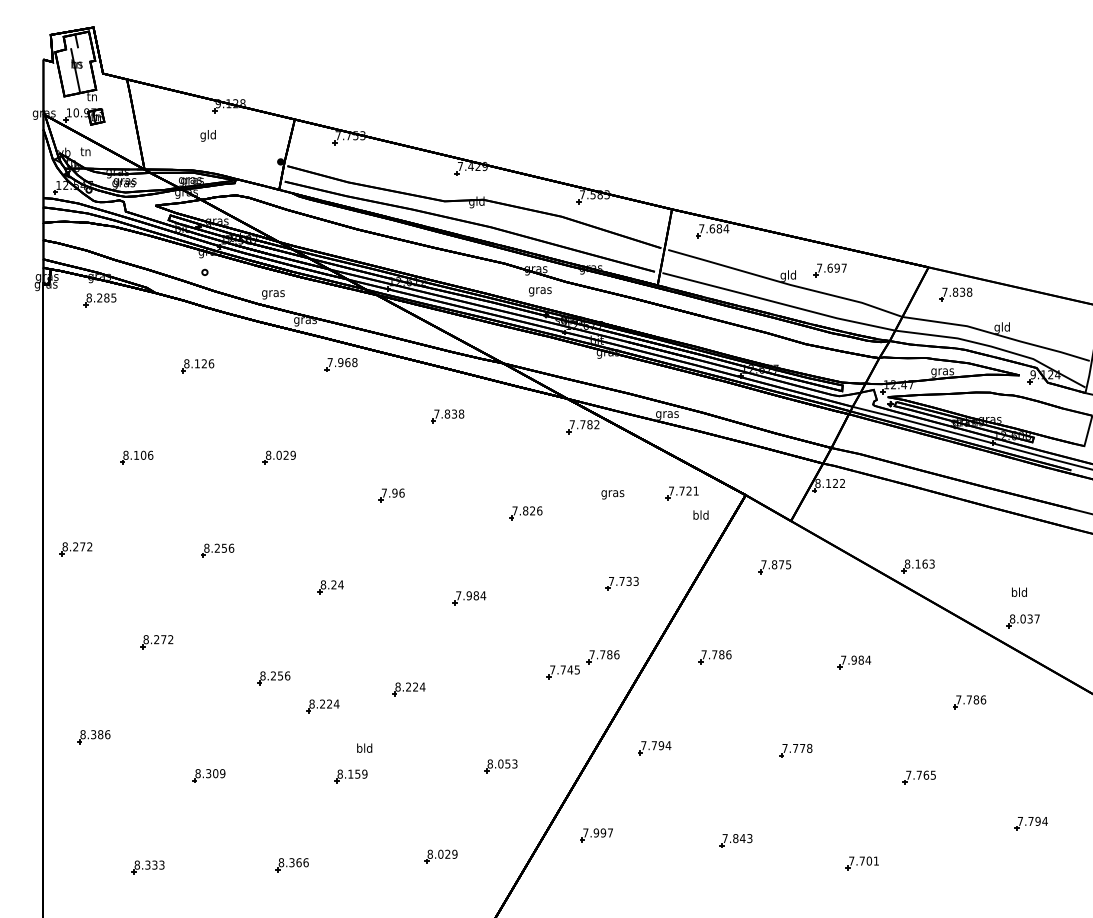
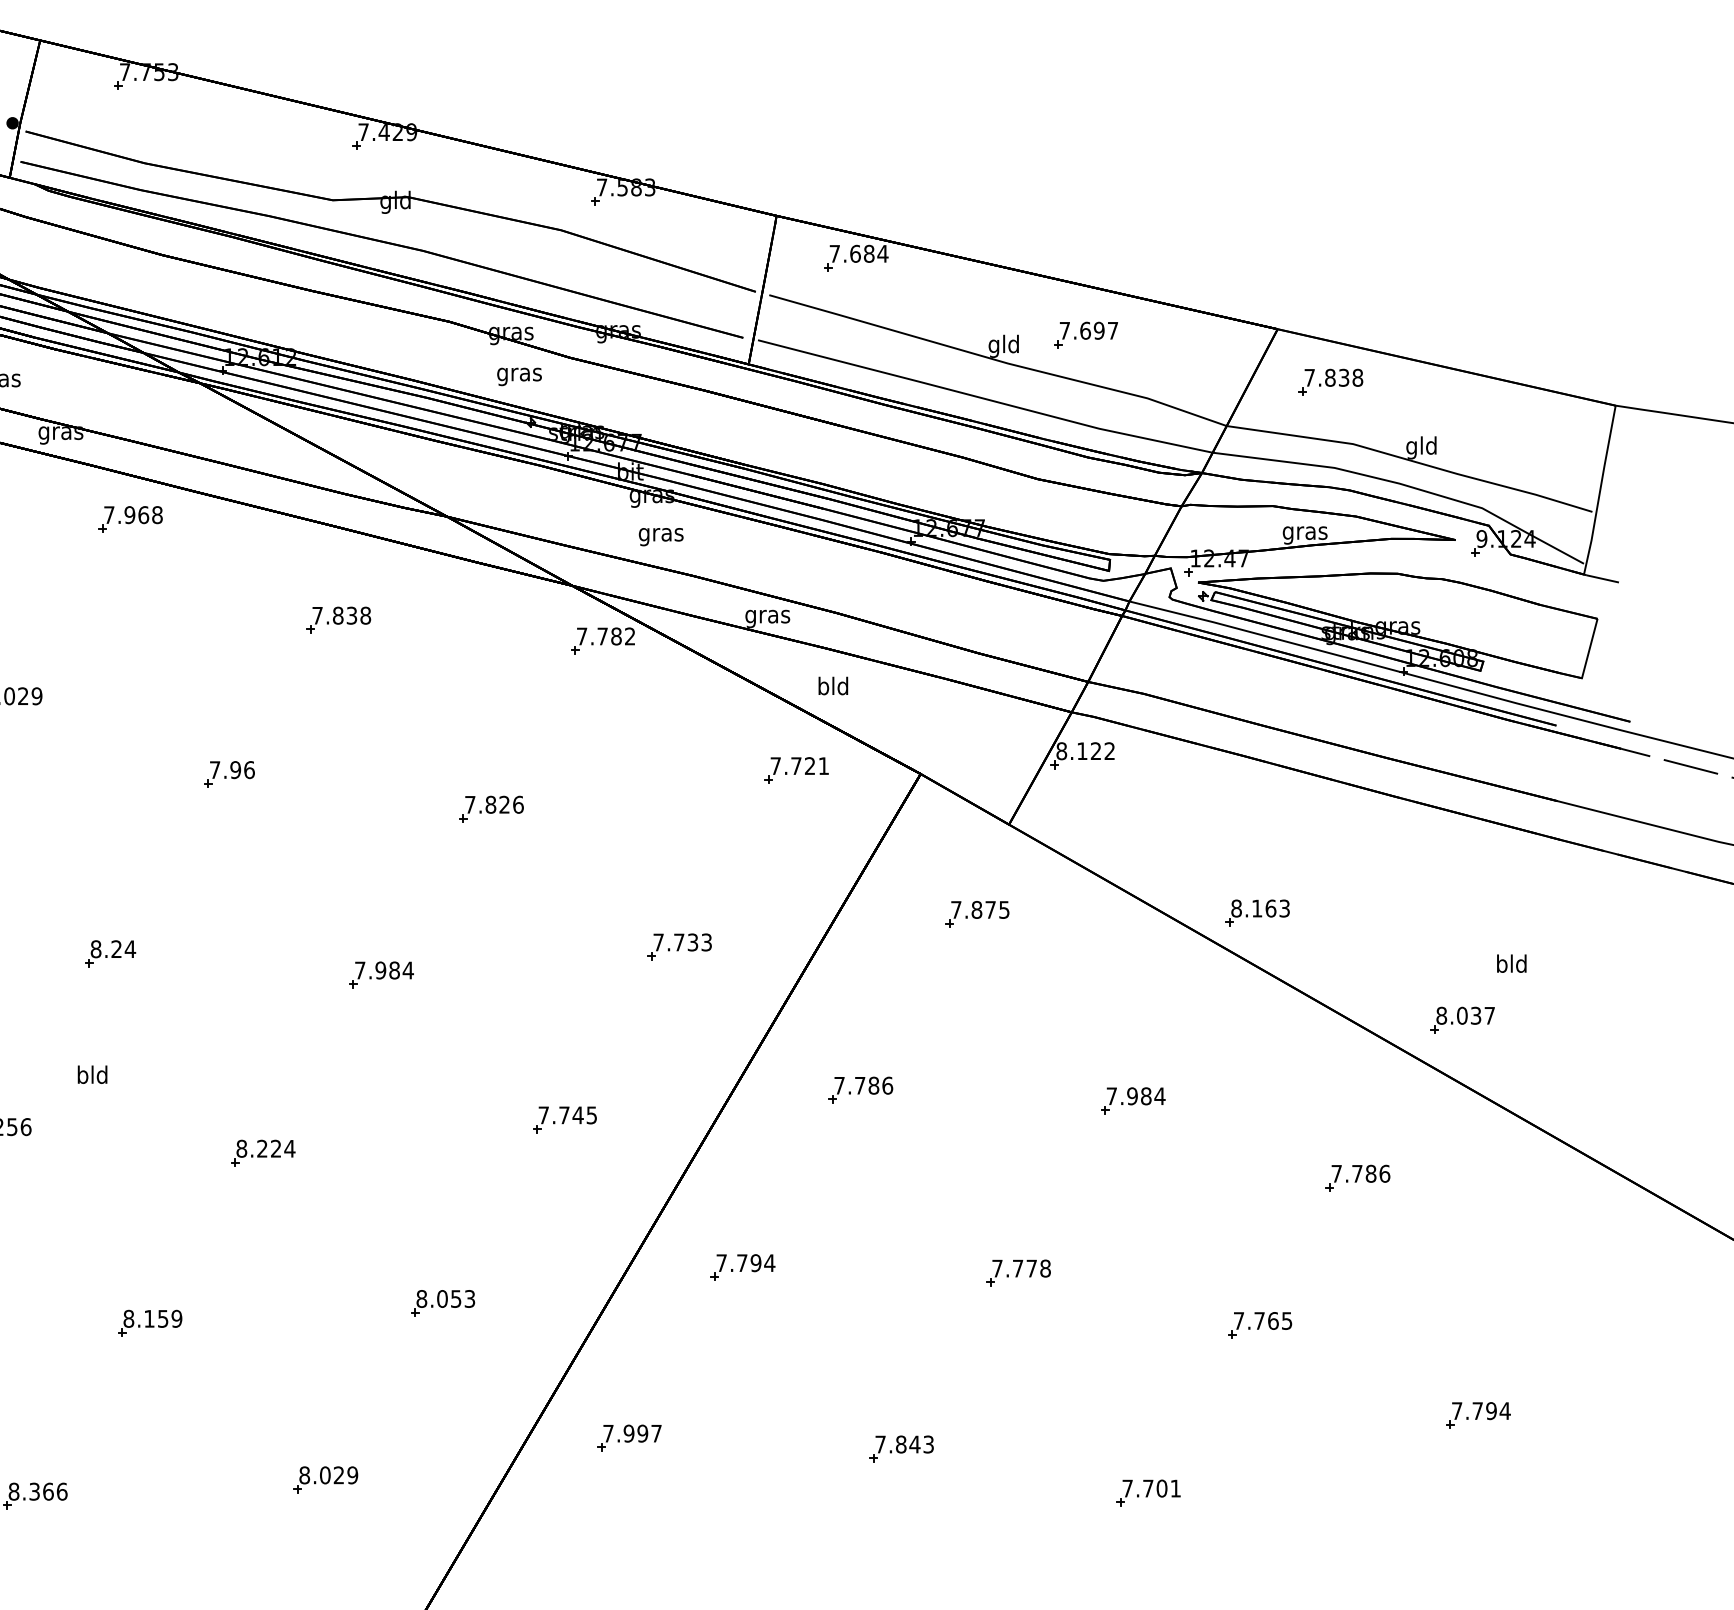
text: (612, 494) -> (660, 536), moved
text: (700, 514) -> (832, 684), moved
text: (1019, 591) -> (1511, 962), moved
part: (602, 657) -> (640, 1090), removed
part: (322, 706) -> (94, 1186), removed
text: (364, 747) -> (92, 1073), moved

